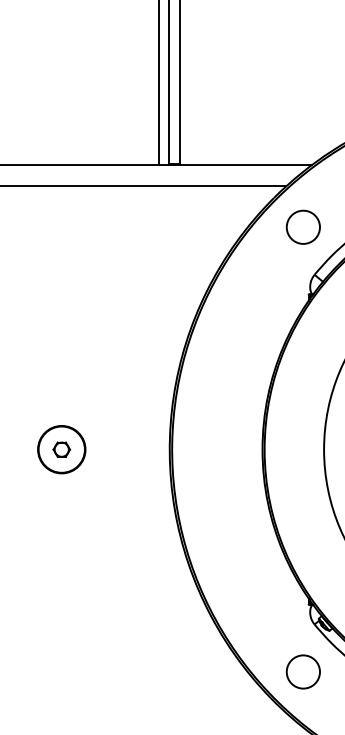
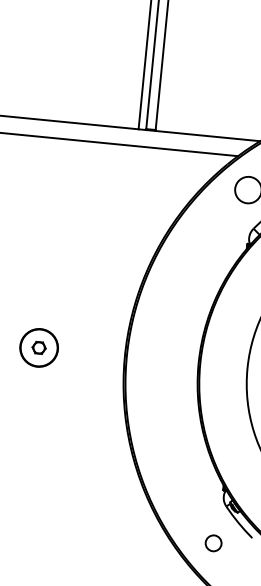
circle: (302, 671) -> (213, 542), size x0.6

